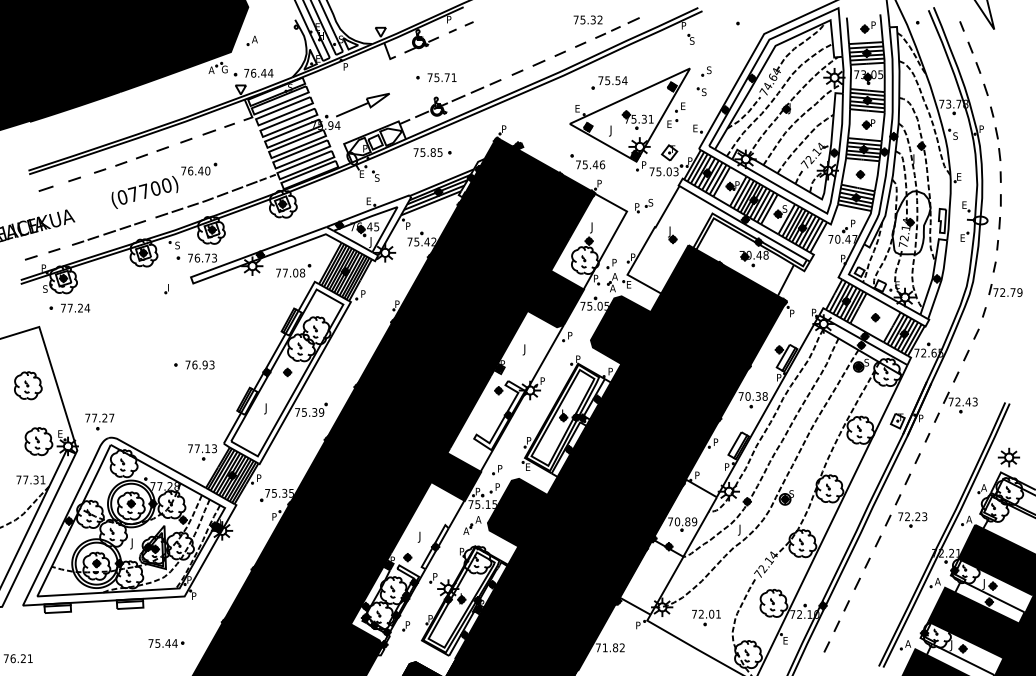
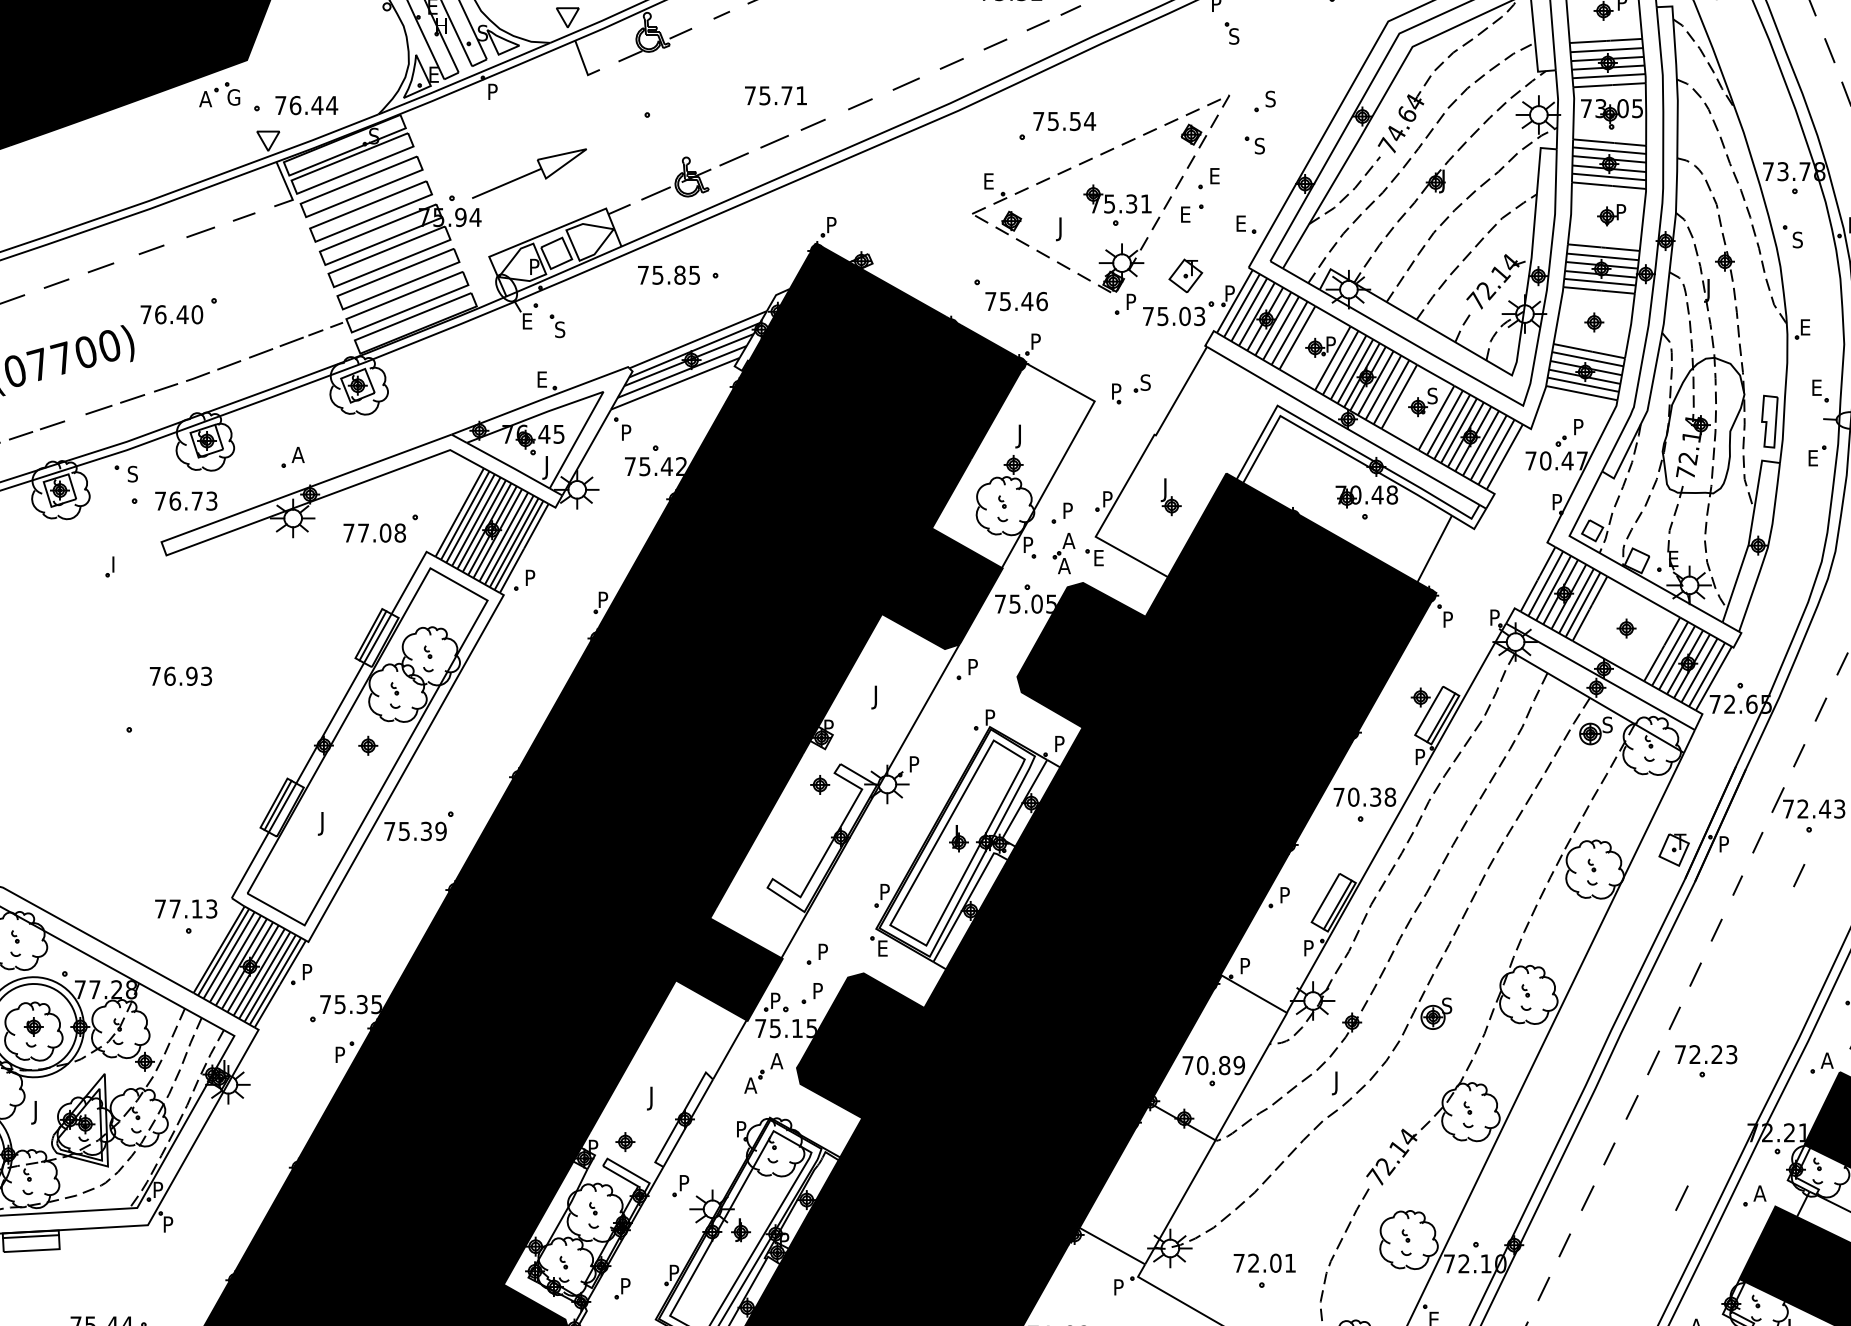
part: (251, 40) -> (291, 456), moved
text: (441, 77) -> (774, 95), moved
line: (677, 90) -> (1202, 142), solid -> dashed
part: (672, 235) -> (1170, 497), moved
text: (199, 364) -> (179, 675), moved
line: (956, 432) -> (1799, 874), added
line: (901, 583) -> (1682, 1197), added

